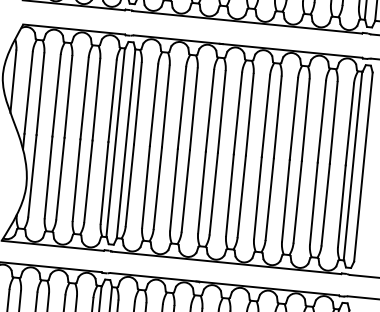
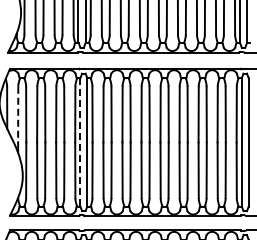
line: (29, 92) -> (18, 114), solid -> dashed
line: (116, 143) -> (80, 142), solid -> dashed

